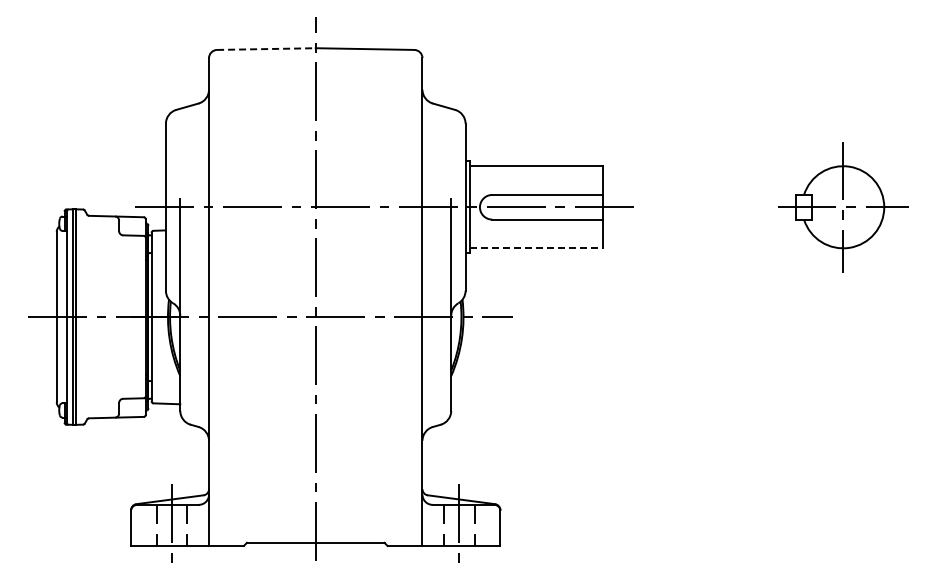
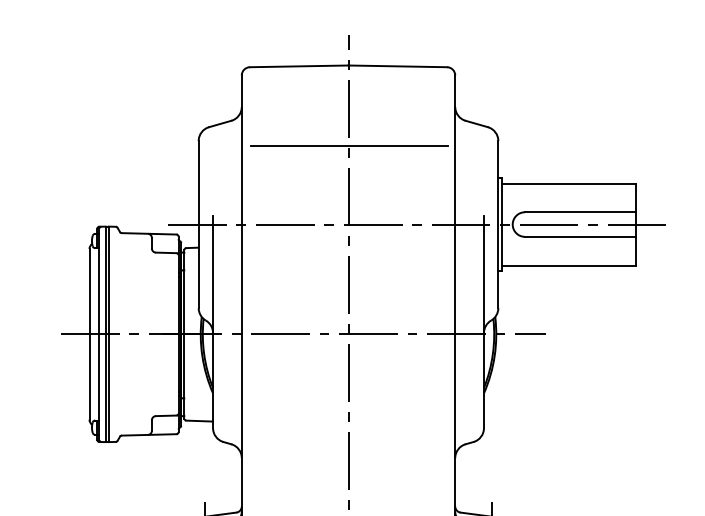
line: (266, 49) -> (299, 66), dashed -> solid
line: (316, 128) -> (349, 145), added
line: (536, 248) -> (569, 265), dashed -> solid

